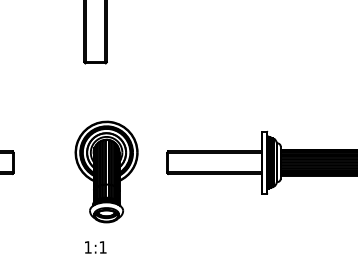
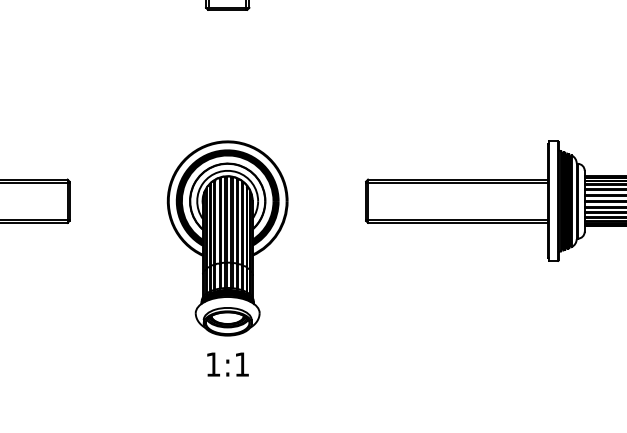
part: (106, 171) -> (227, 237), moved

